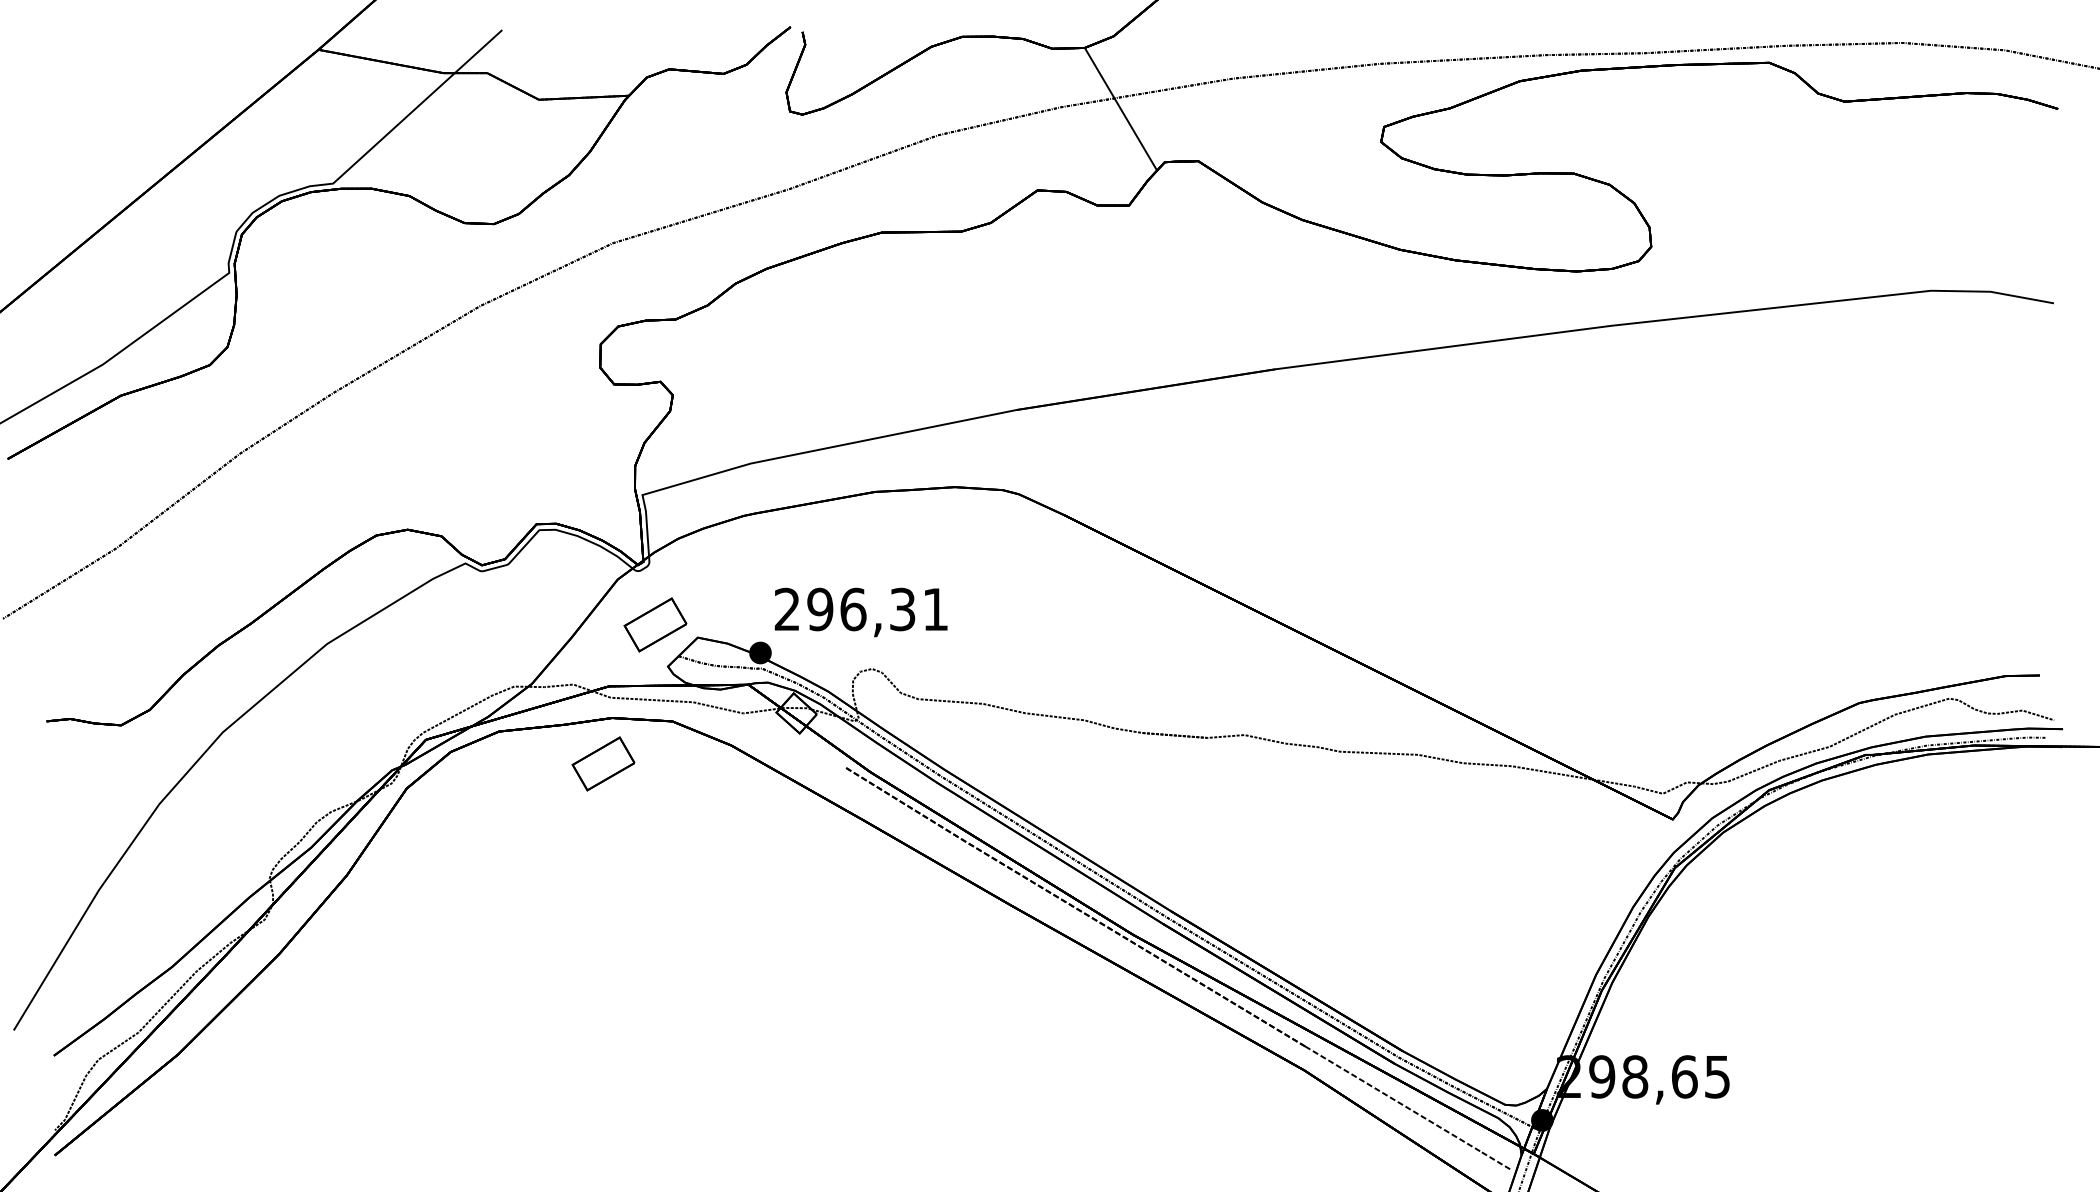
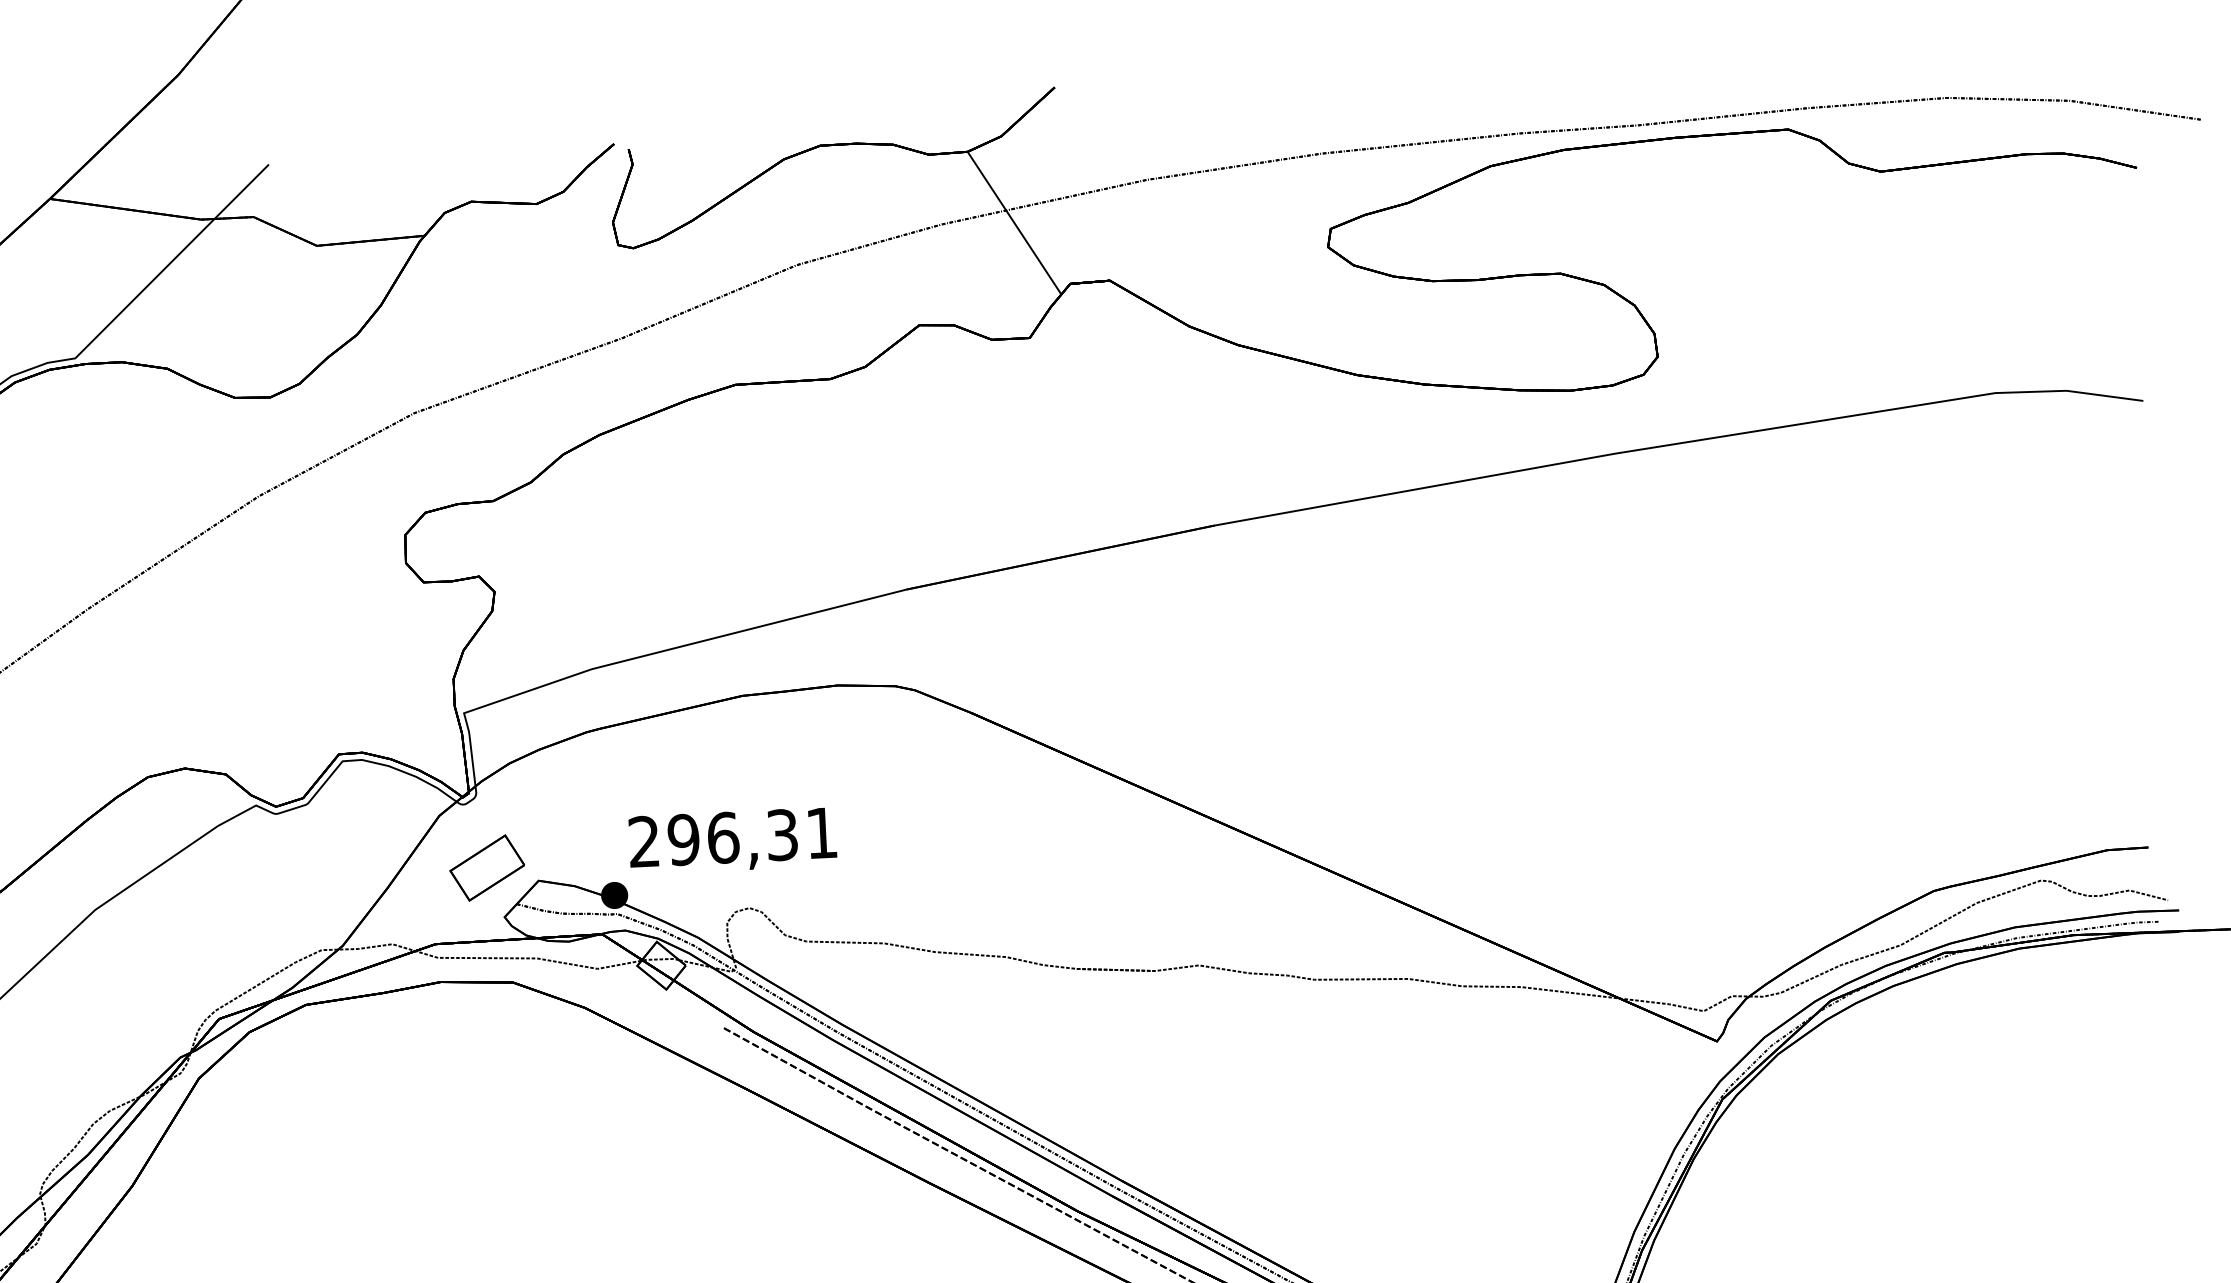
part: (603, 763) -> (433, 1037), removed

